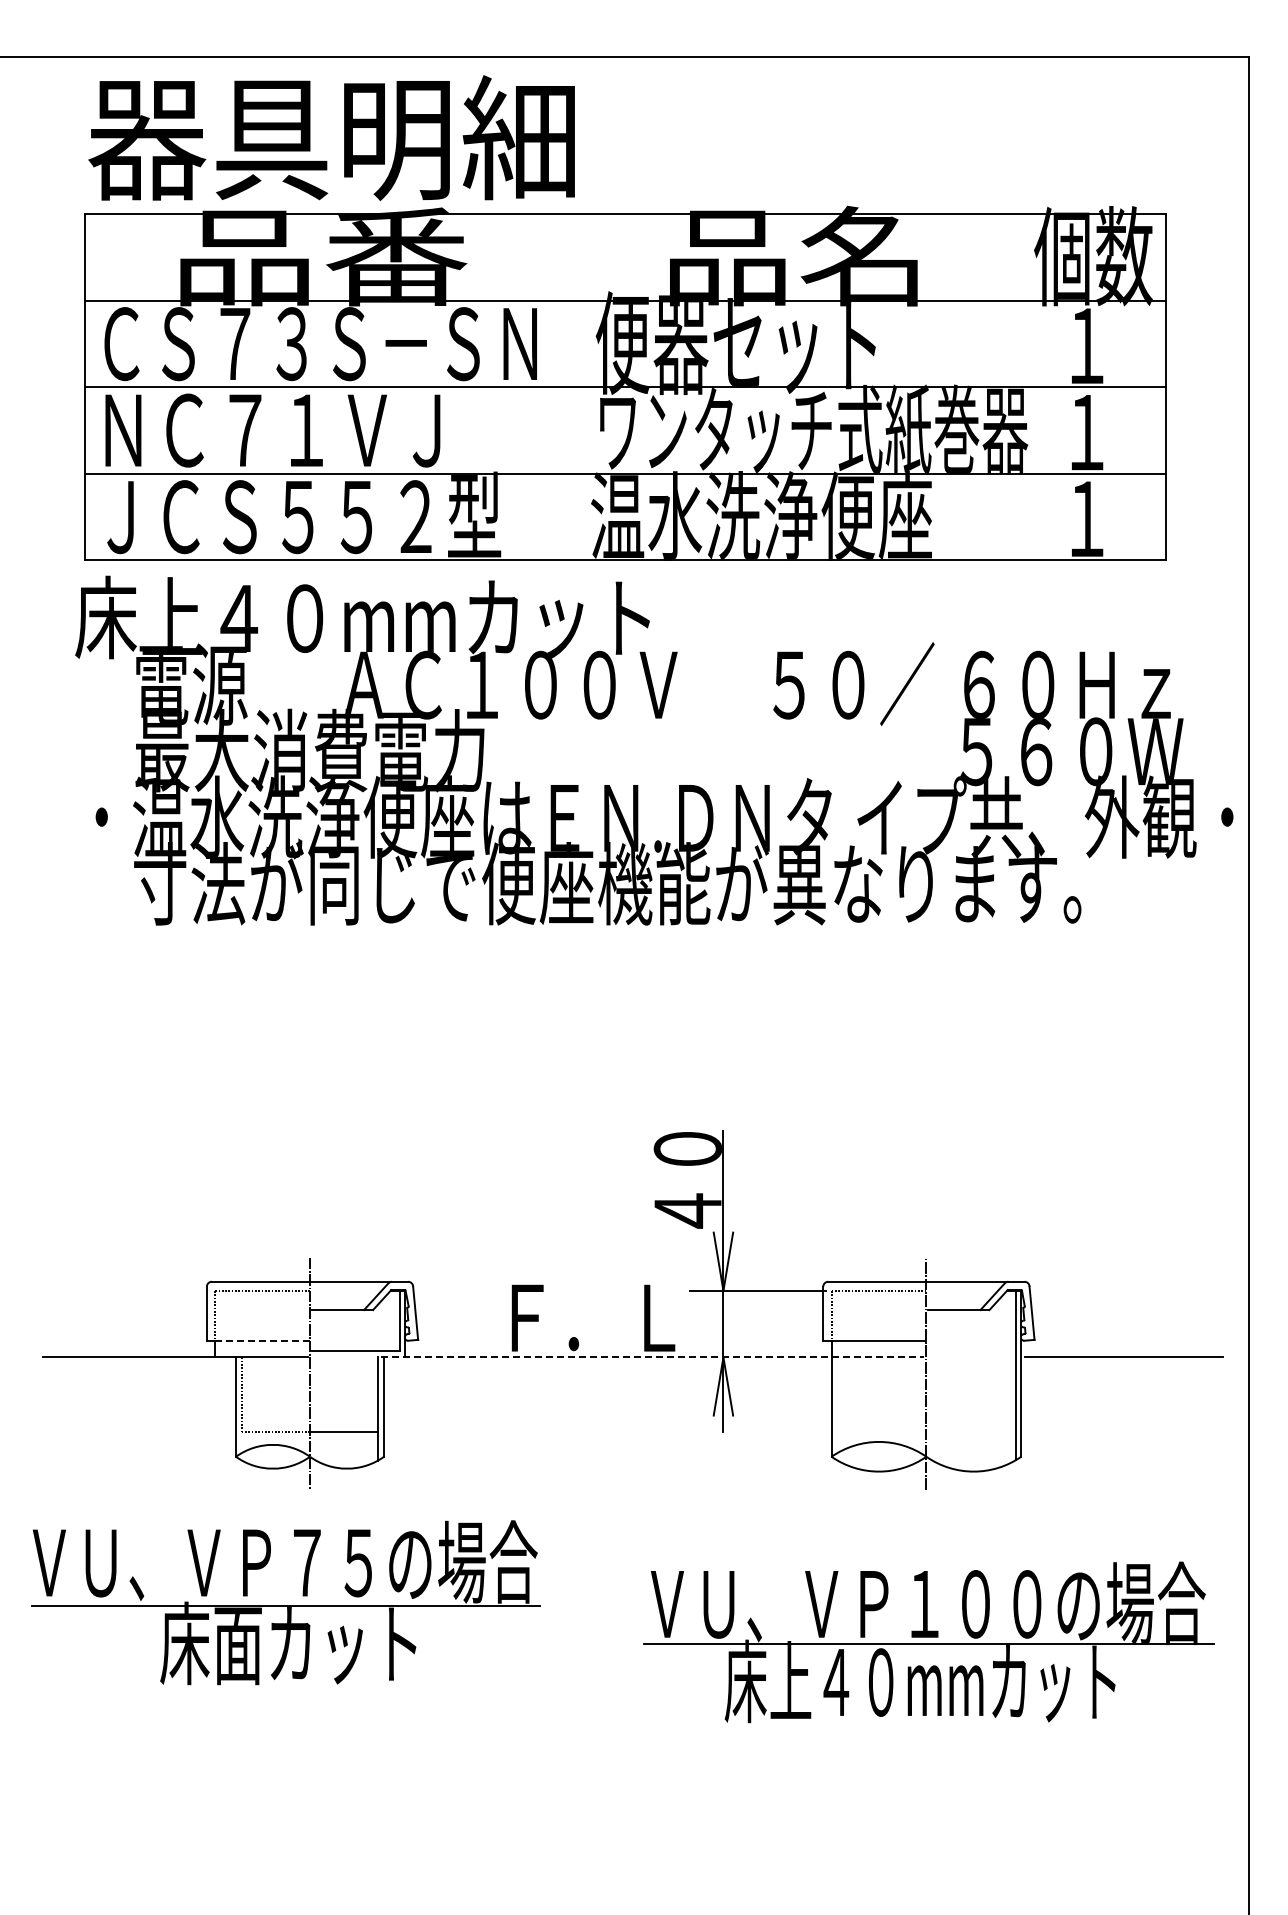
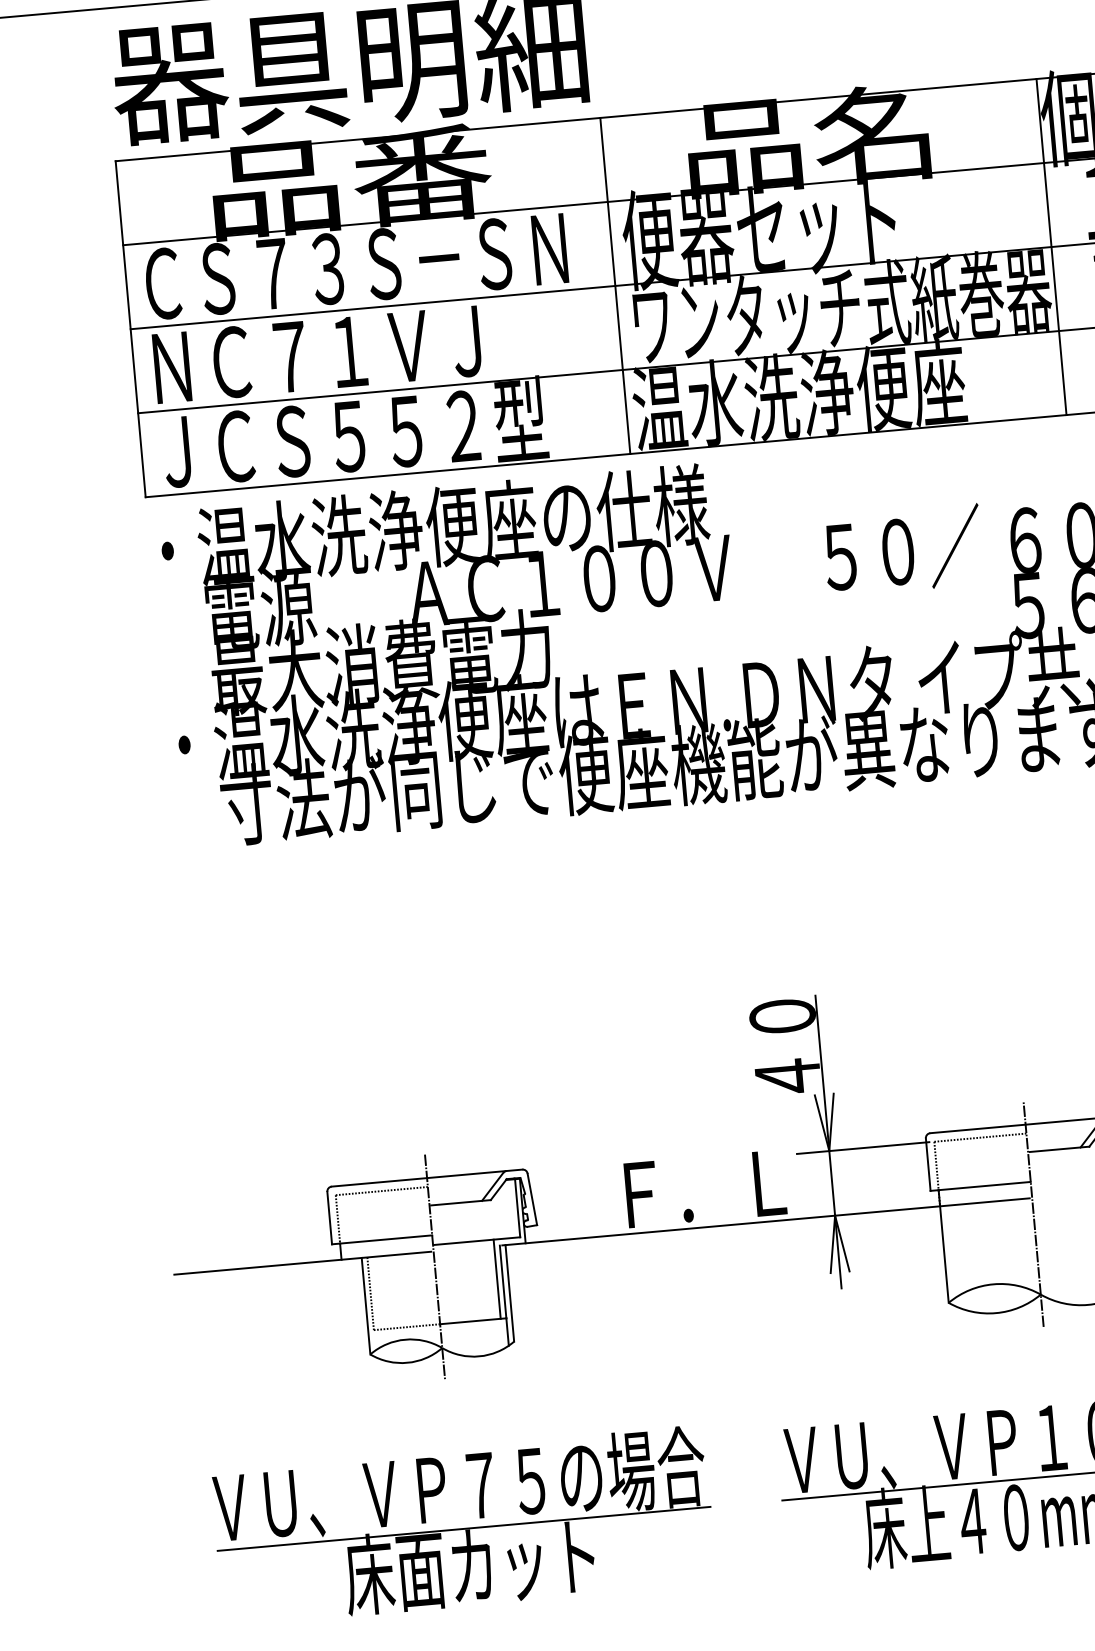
line: (583, 387) -> (615, 286), added
line: (1032, 387) -> (1051, 247), added
text: (366, 617) -> (424, 528), 床上４０mmカット -> ・温水洗浄便座の仕様
line: (263, 1340) -> (387, 1239), dashed -> solid
line: (652, 1357) -> (766, 1221), dashed -> solid
line: (372, 1391) -> (497, 1279), added
part: (285, 1602) -> (463, 1525), moved

